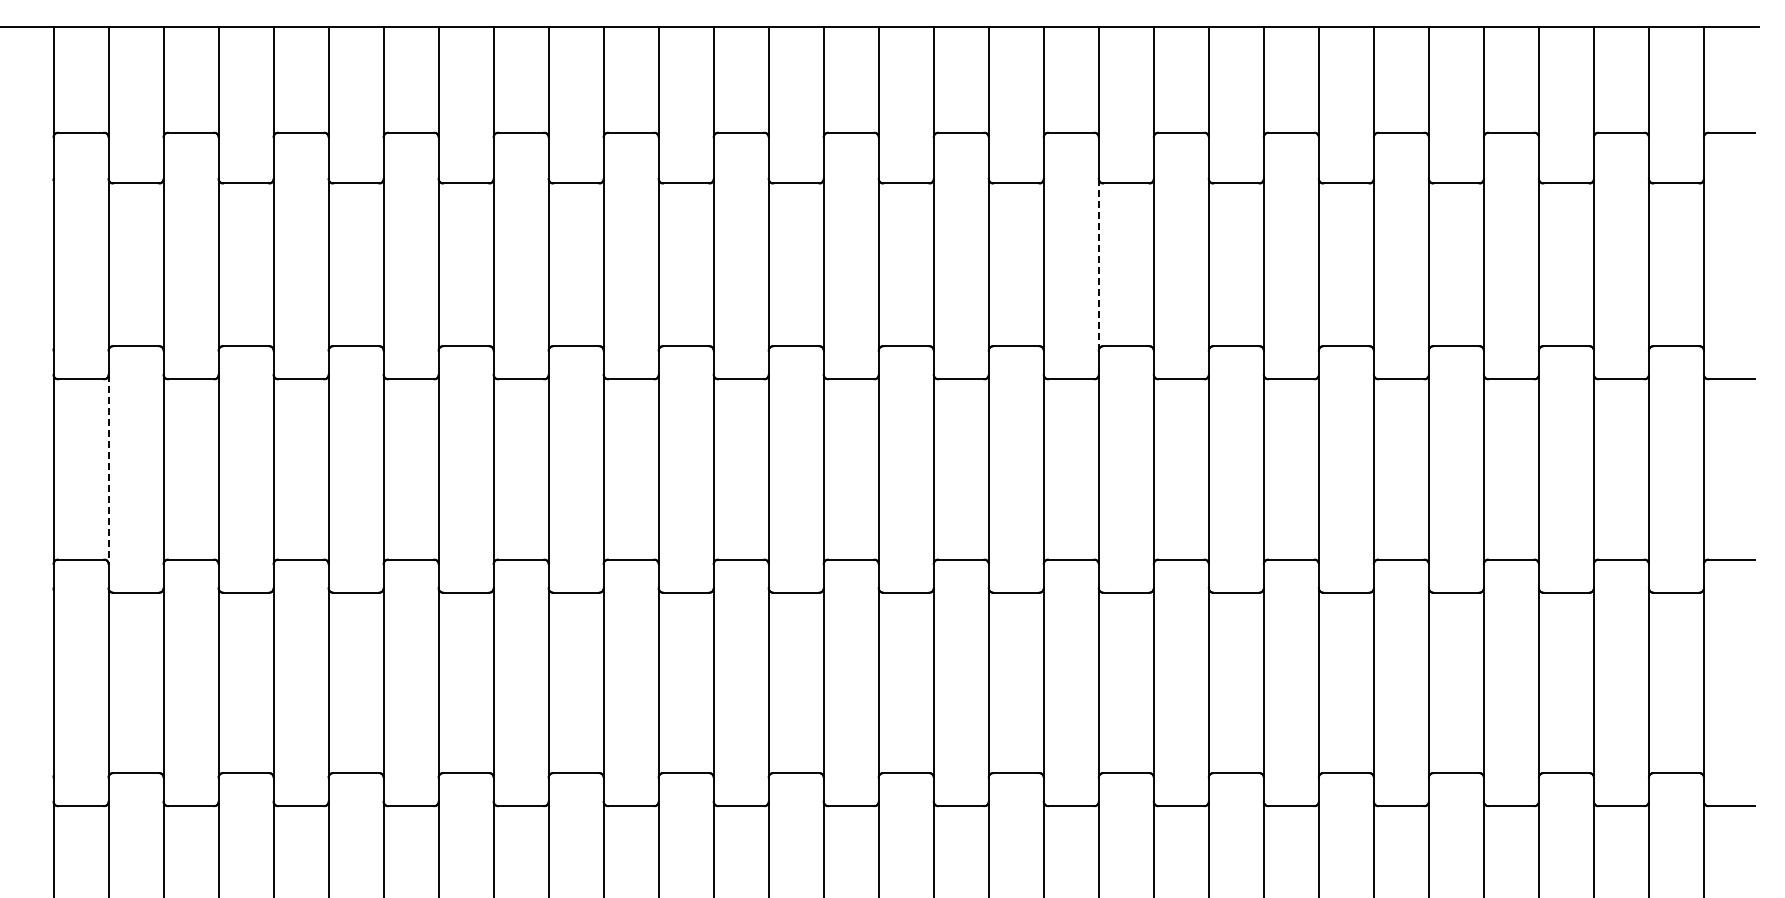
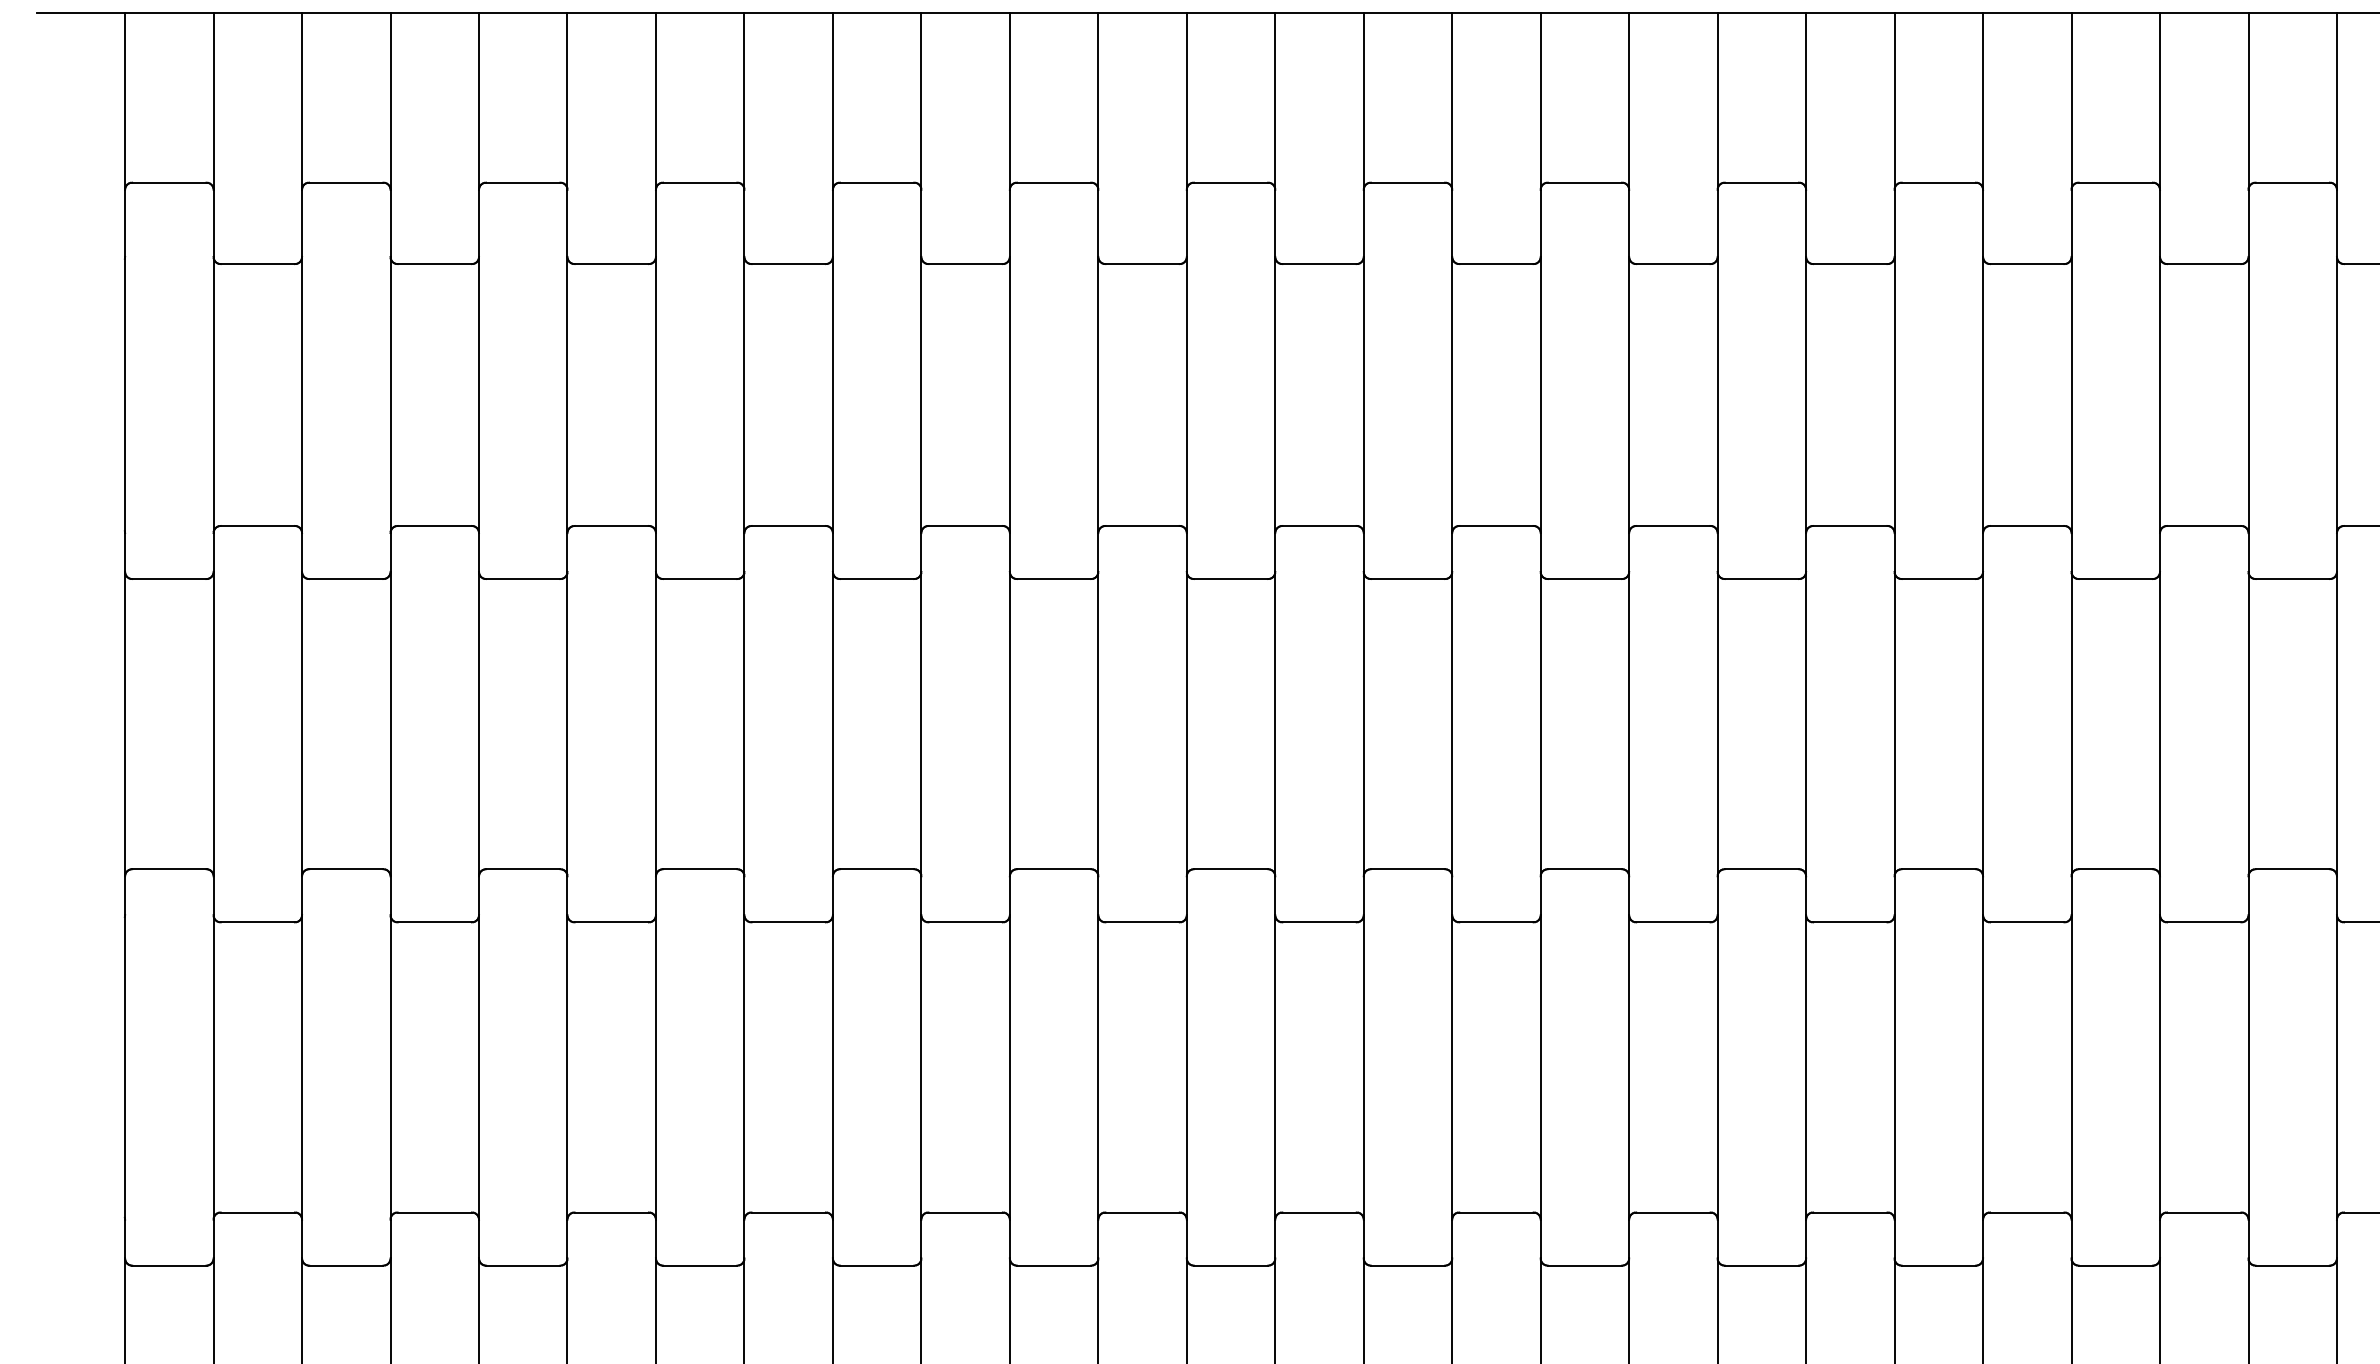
line: (1098, 264) -> (1805, 394), dashed -> solid
line: (108, 469) -> (213, 724), dashed -> solid

